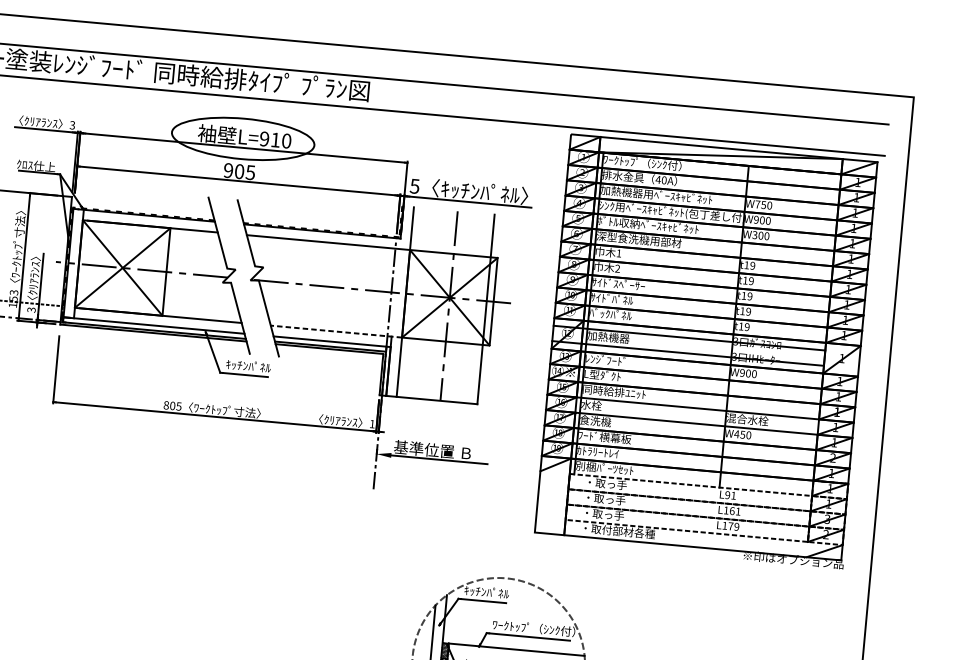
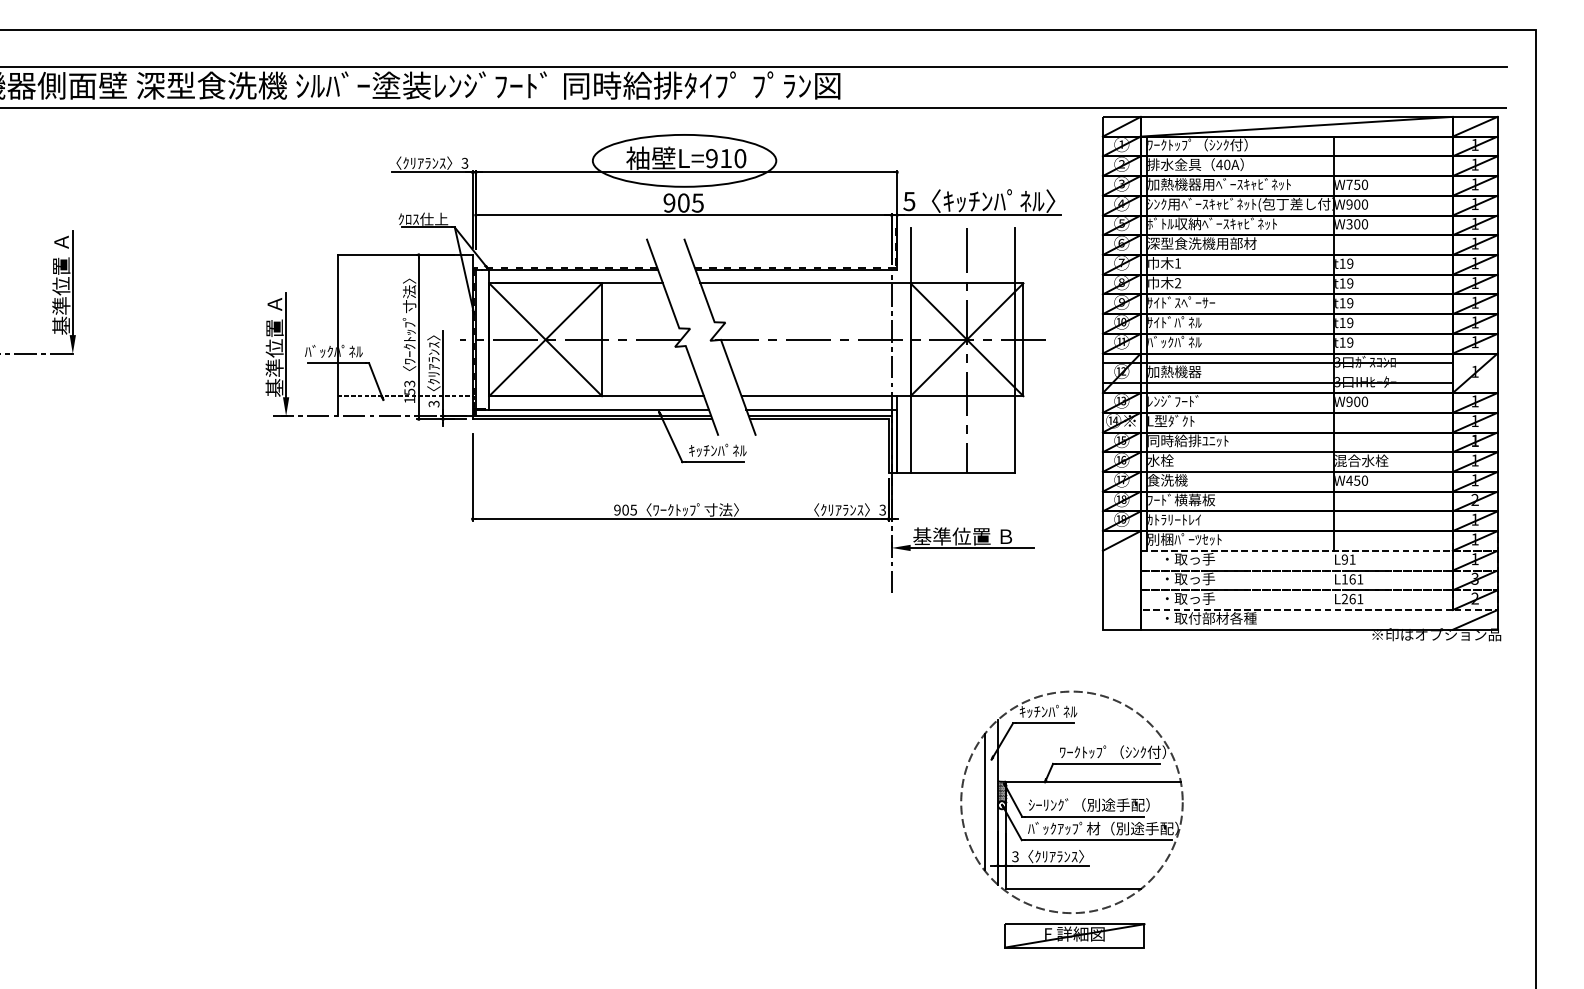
line: (336, 331) -> (826, 396), dashed -> solid
text: (166, 404) -> (617, 509), 805 -> 905
text: (372, 423) -> (882, 509), 1 -> 3
text: (730, 525) -> (1352, 598), L179 -> L261

